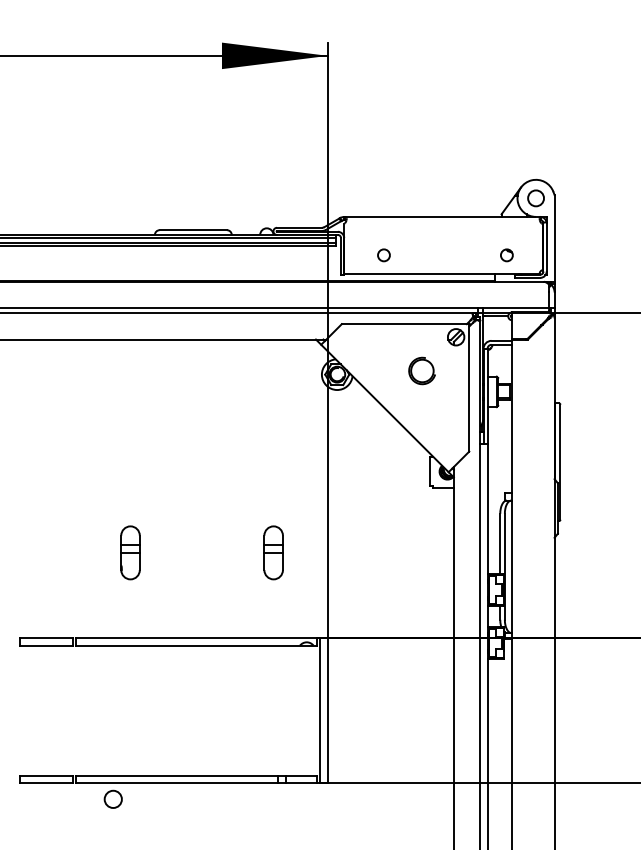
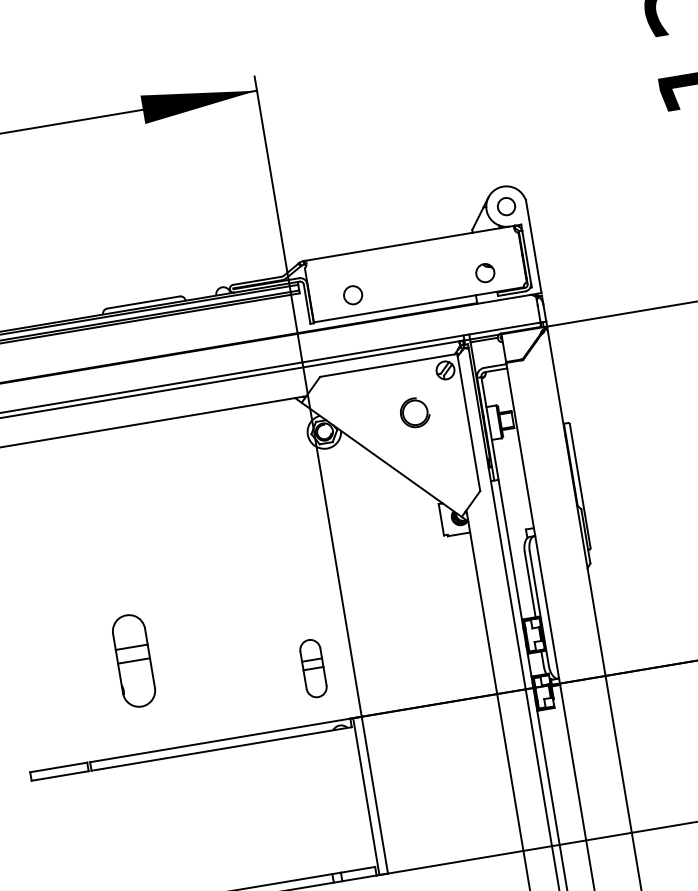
circle: (383, 255) -> (352, 295), size x1.4
part: (506, 255) -> (484, 273), size x1.4
part: (130, 552) -> (133, 660), size x1.6
part: (273, 552) -> (313, 668), moved

